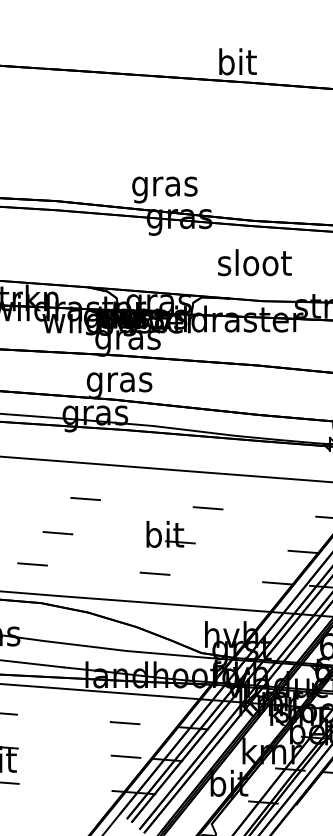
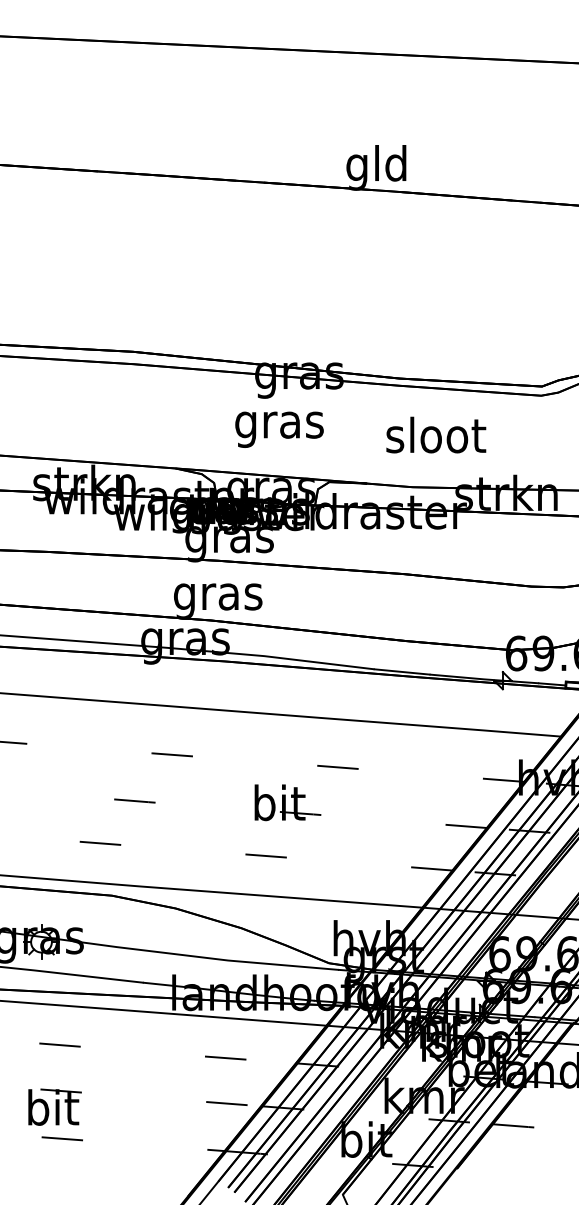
text: (236, 64) -> (376, 167), bit -> gld
text: (164, 189) -> (279, 429), moved
text: (255, 262) -> (436, 434), moved

